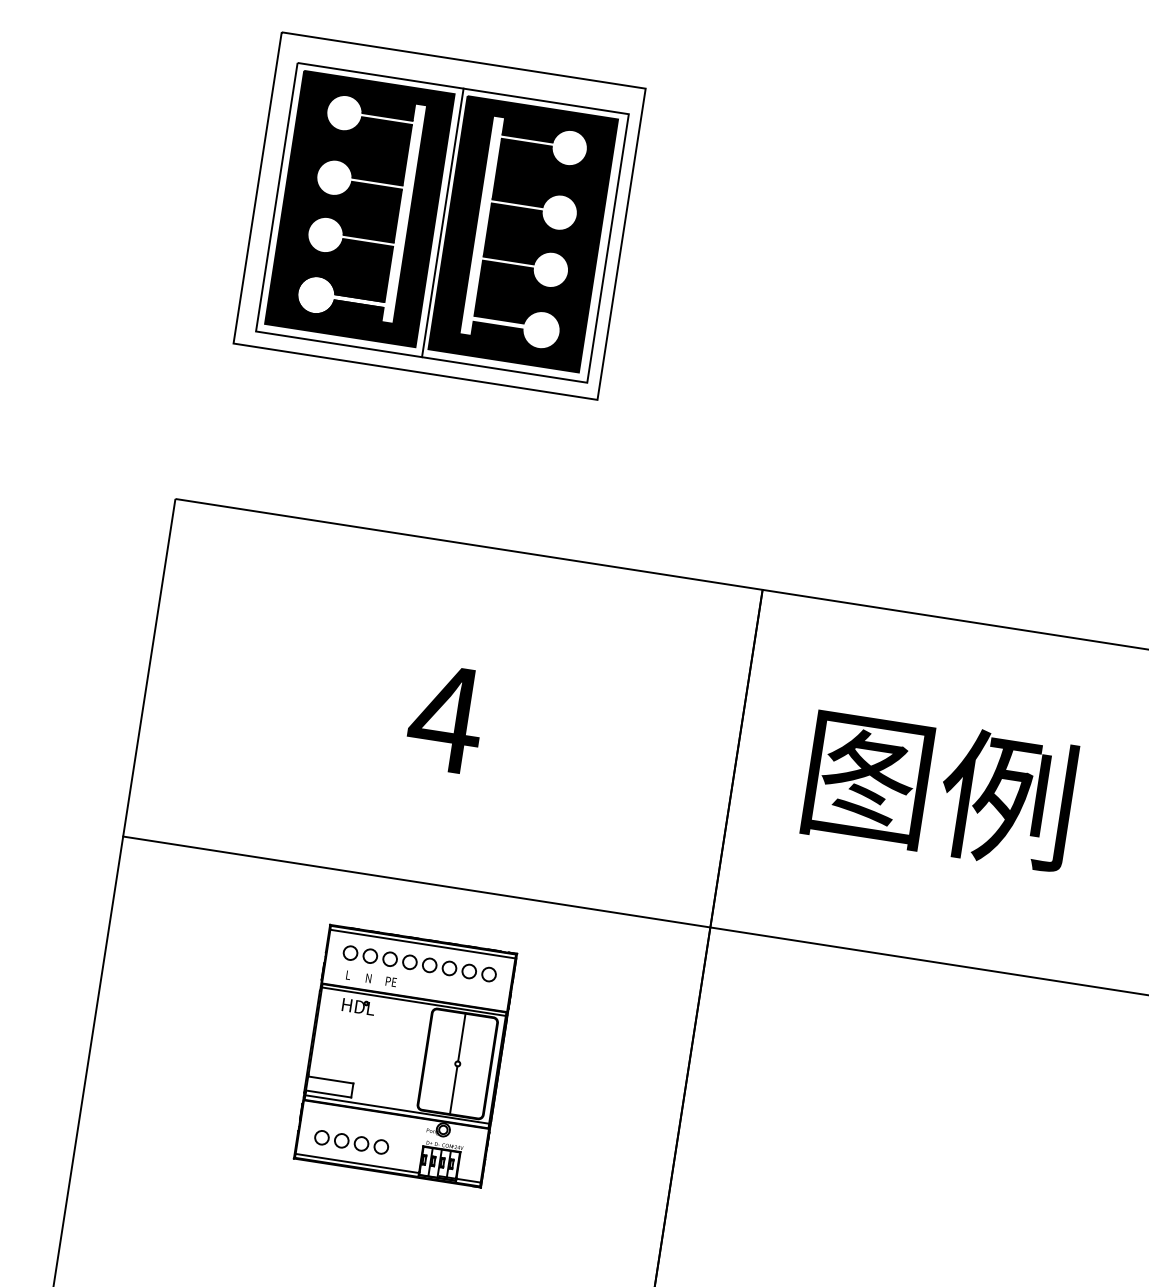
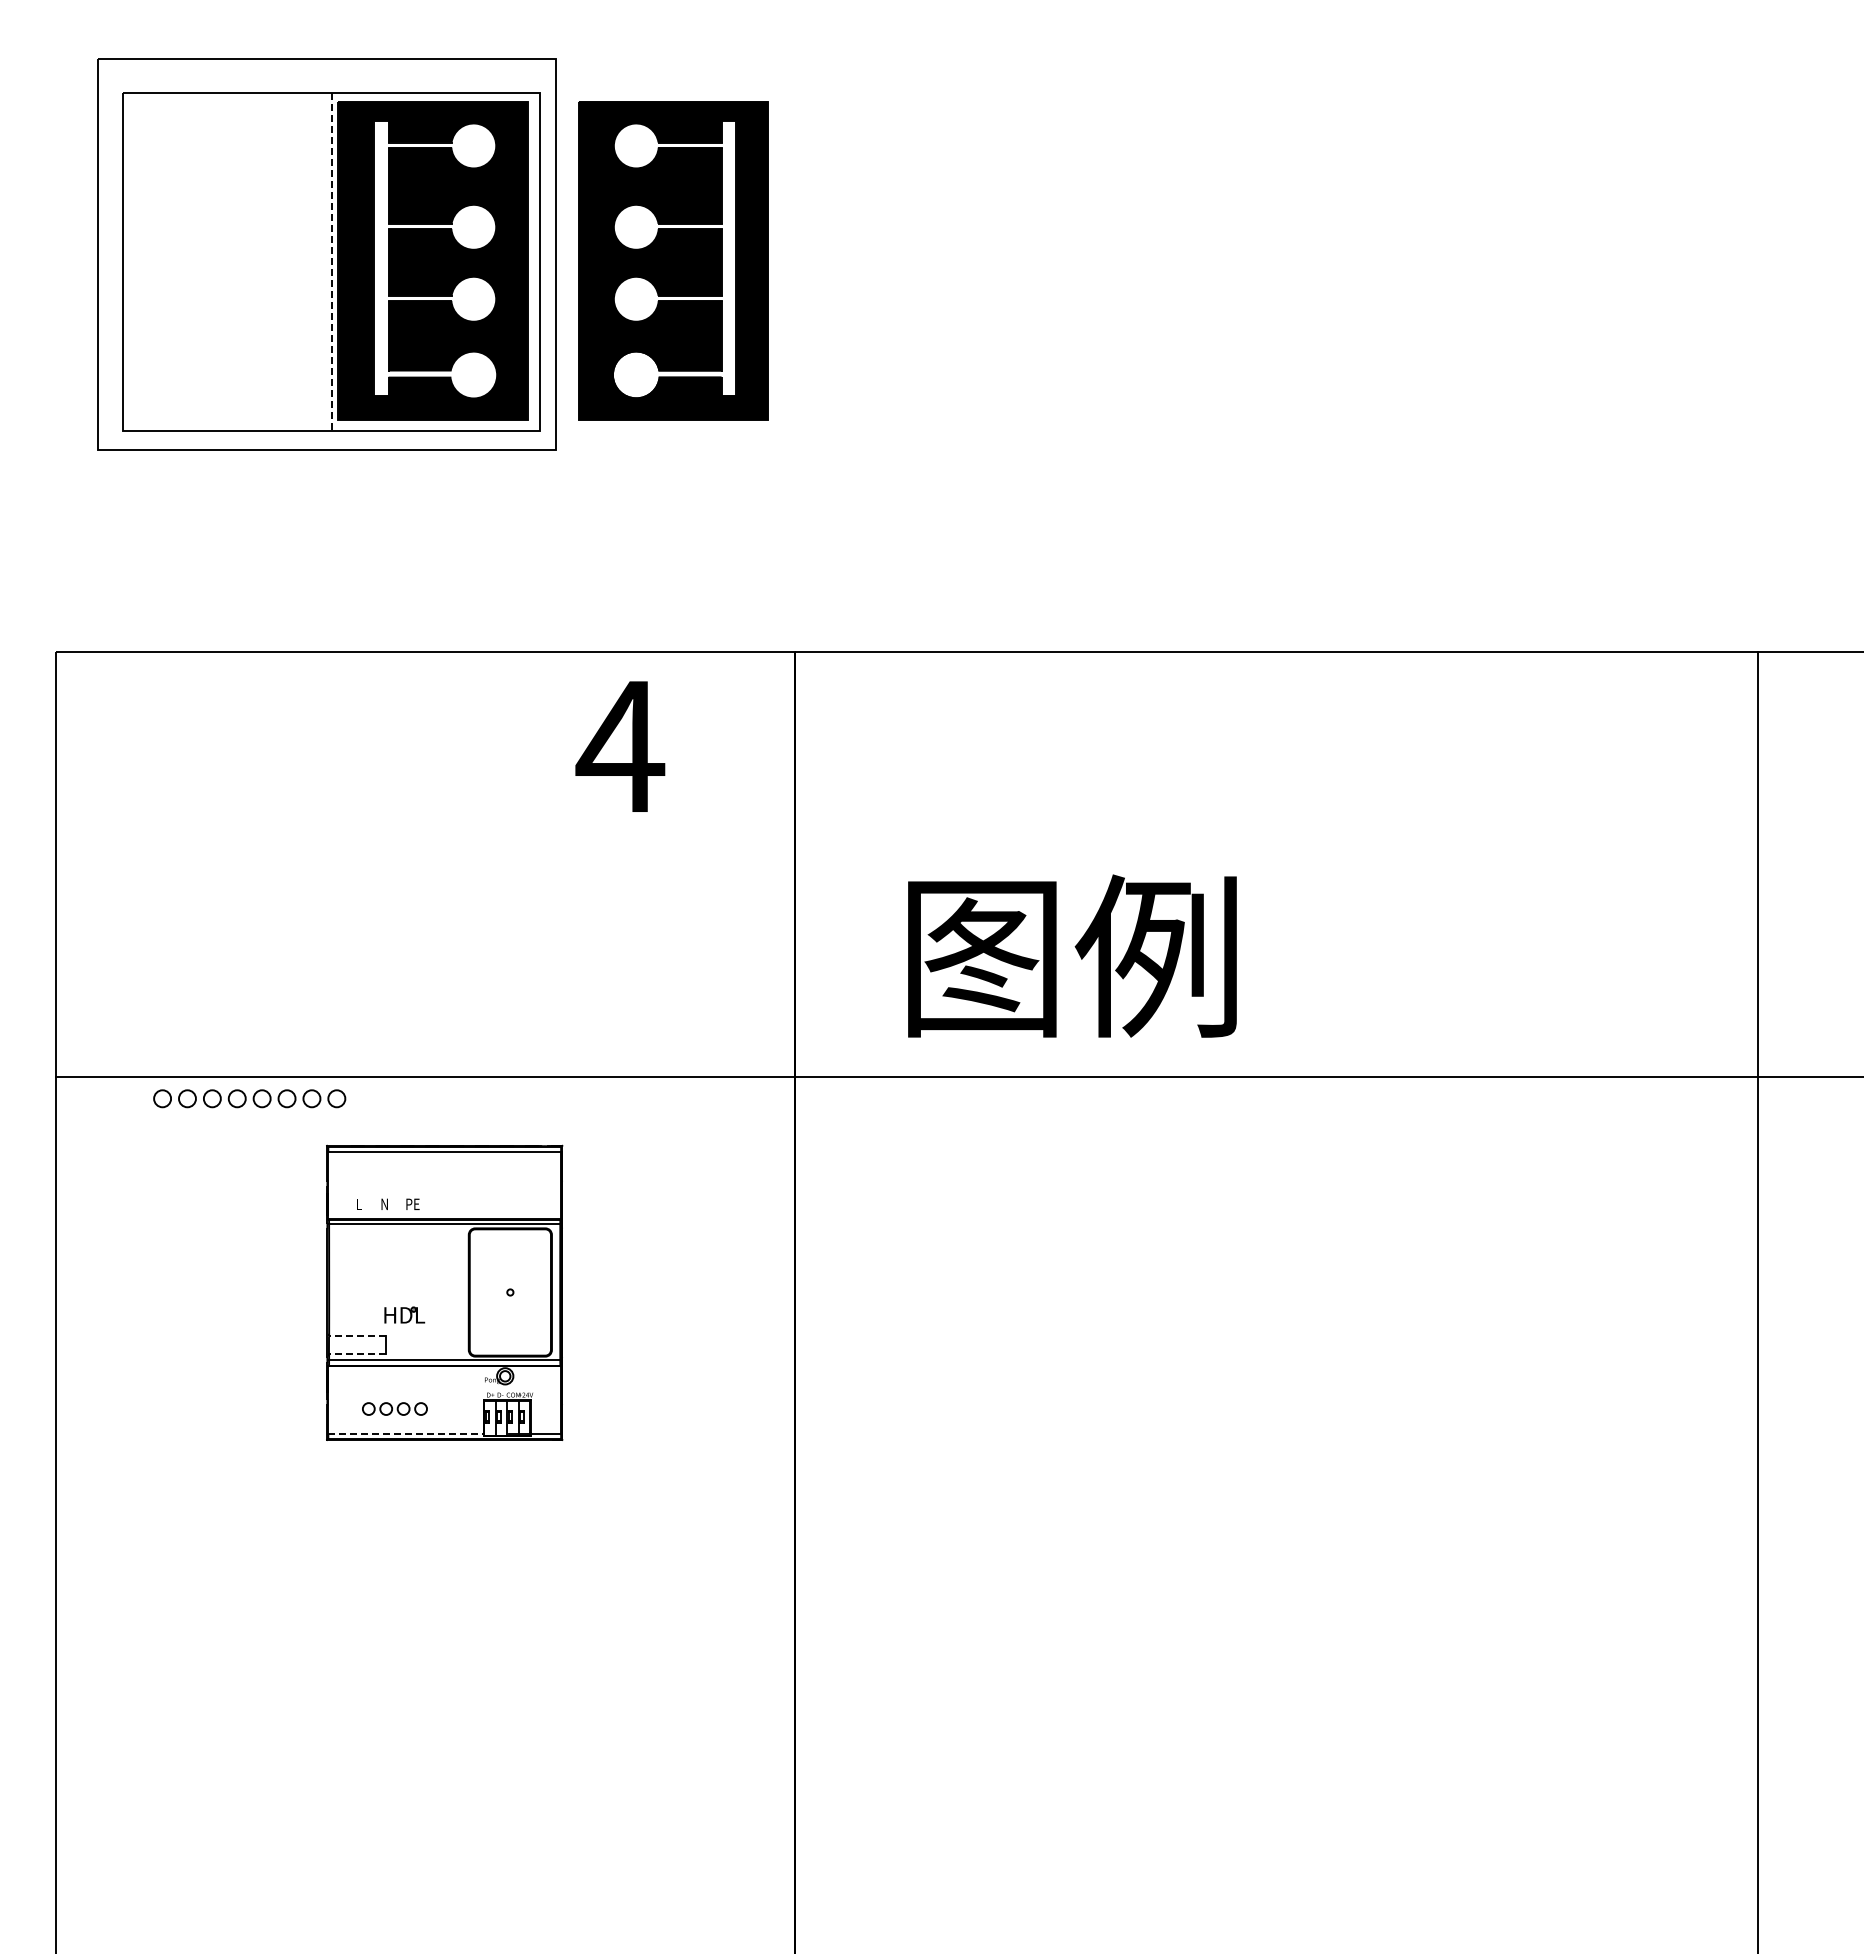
part: (359, 208) -> (673, 260), moved
line: (443, 223) -> (332, 262), solid -> dashed
text: (446, 718) -> (620, 746), moved
text: (940, 788) -> (1072, 955), moved
part: (419, 963) -> (249, 1098), moved
part: (358, 1006) -> (404, 1314), moved
line: (461, 1037) -> (510, 1259), removed
line: (330, 1080) -> (357, 1336), solid -> dashed
line: (453, 1090) -> (510, 1325), removed
line: (328, 1094) -> (357, 1354), solid -> dashed
part: (351, 1141) -> (394, 1408), size x0.7
line: (357, 1163) -> (405, 1433), solid -> dashed

